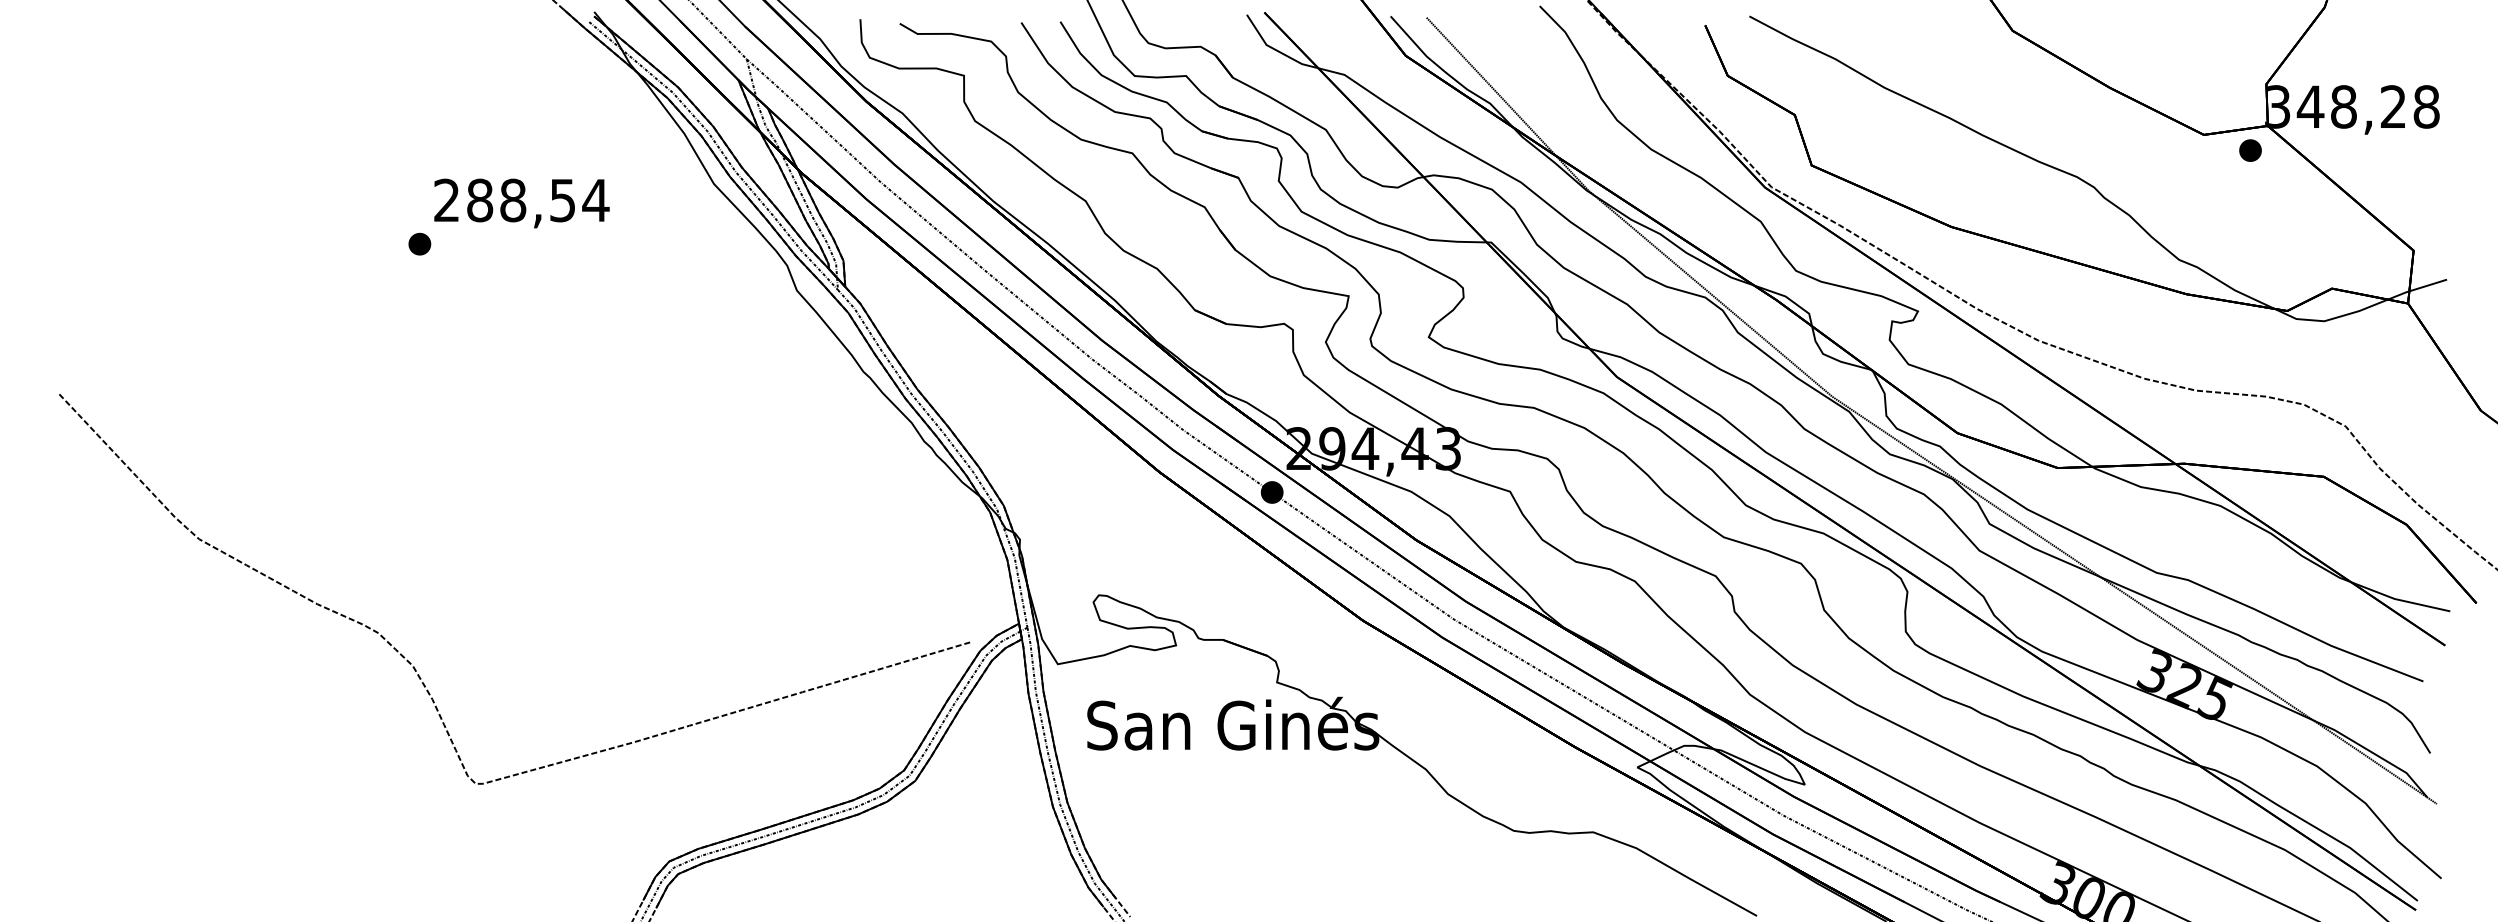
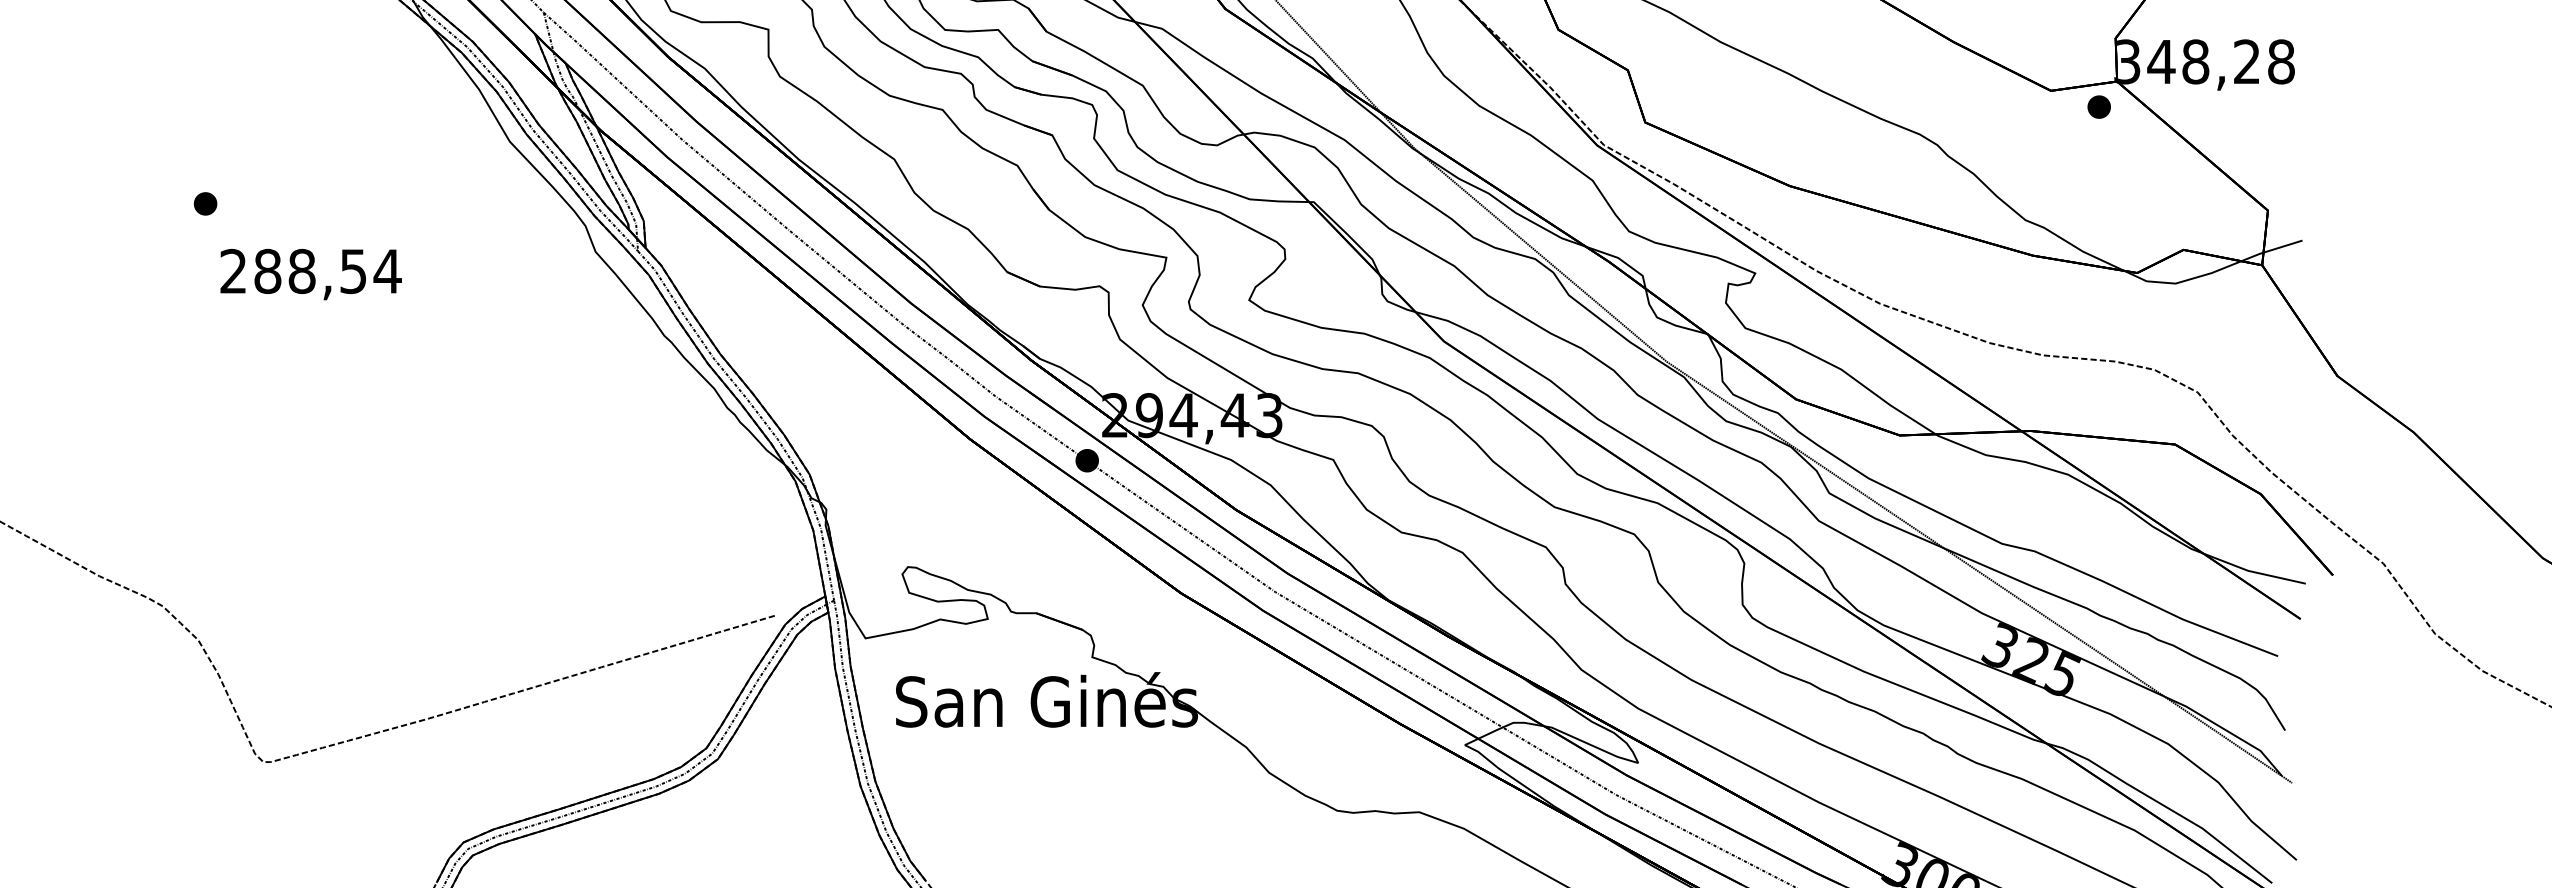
text: (521, 203) -> (310, 274), moved

